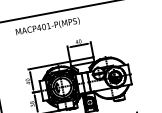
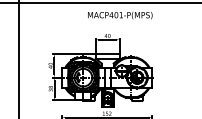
text: (48, 26) -> (120, 15), moved

